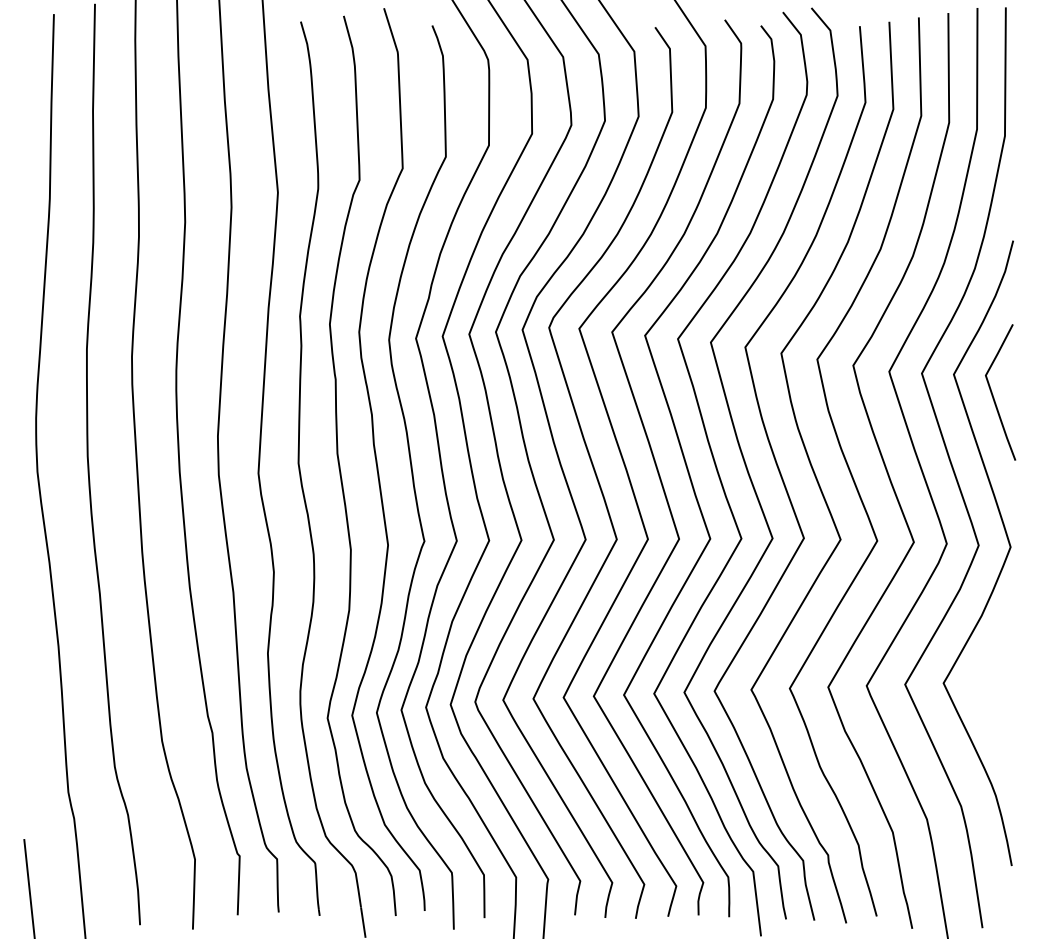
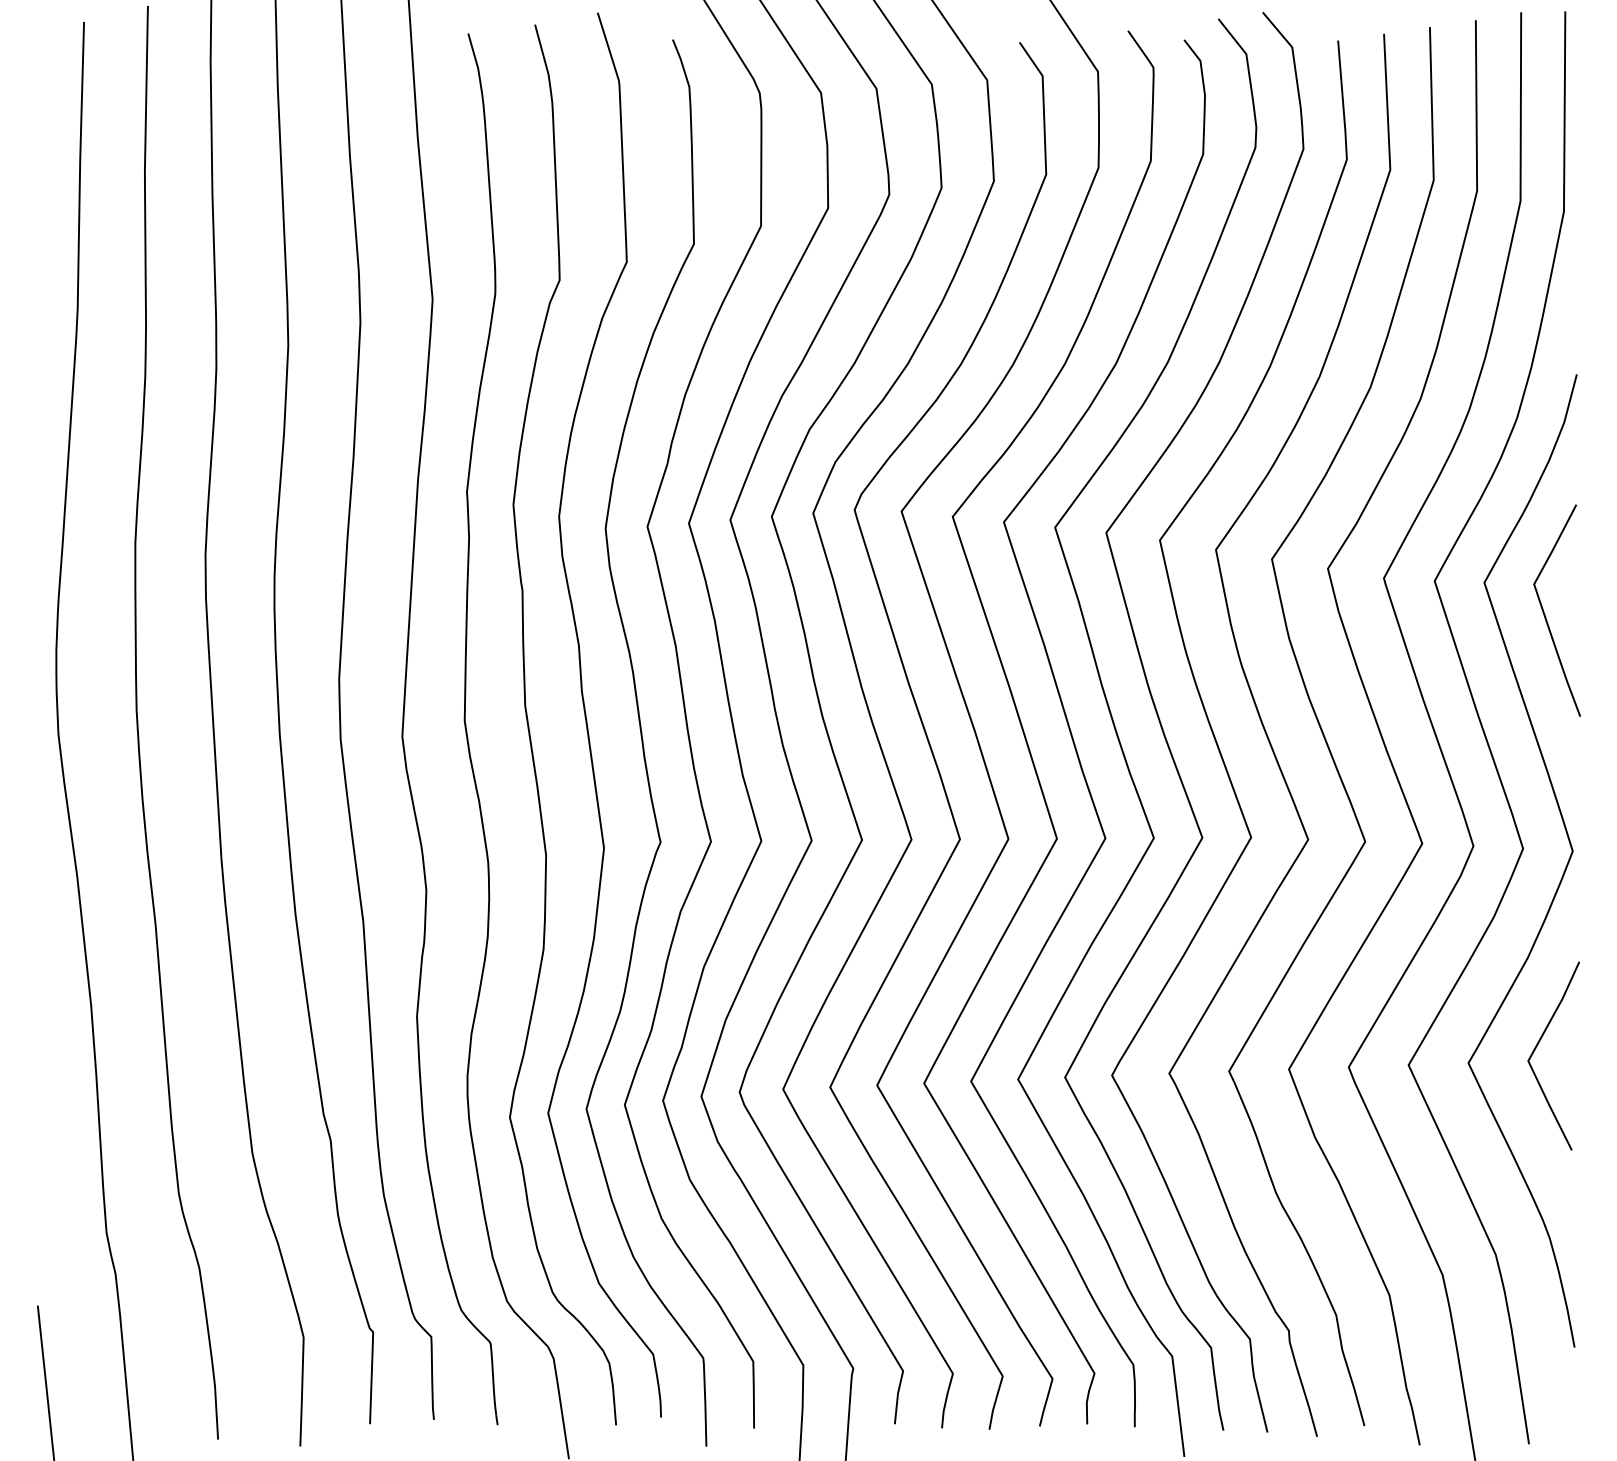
curve: (988, 672) -> (1538, 1046), added

